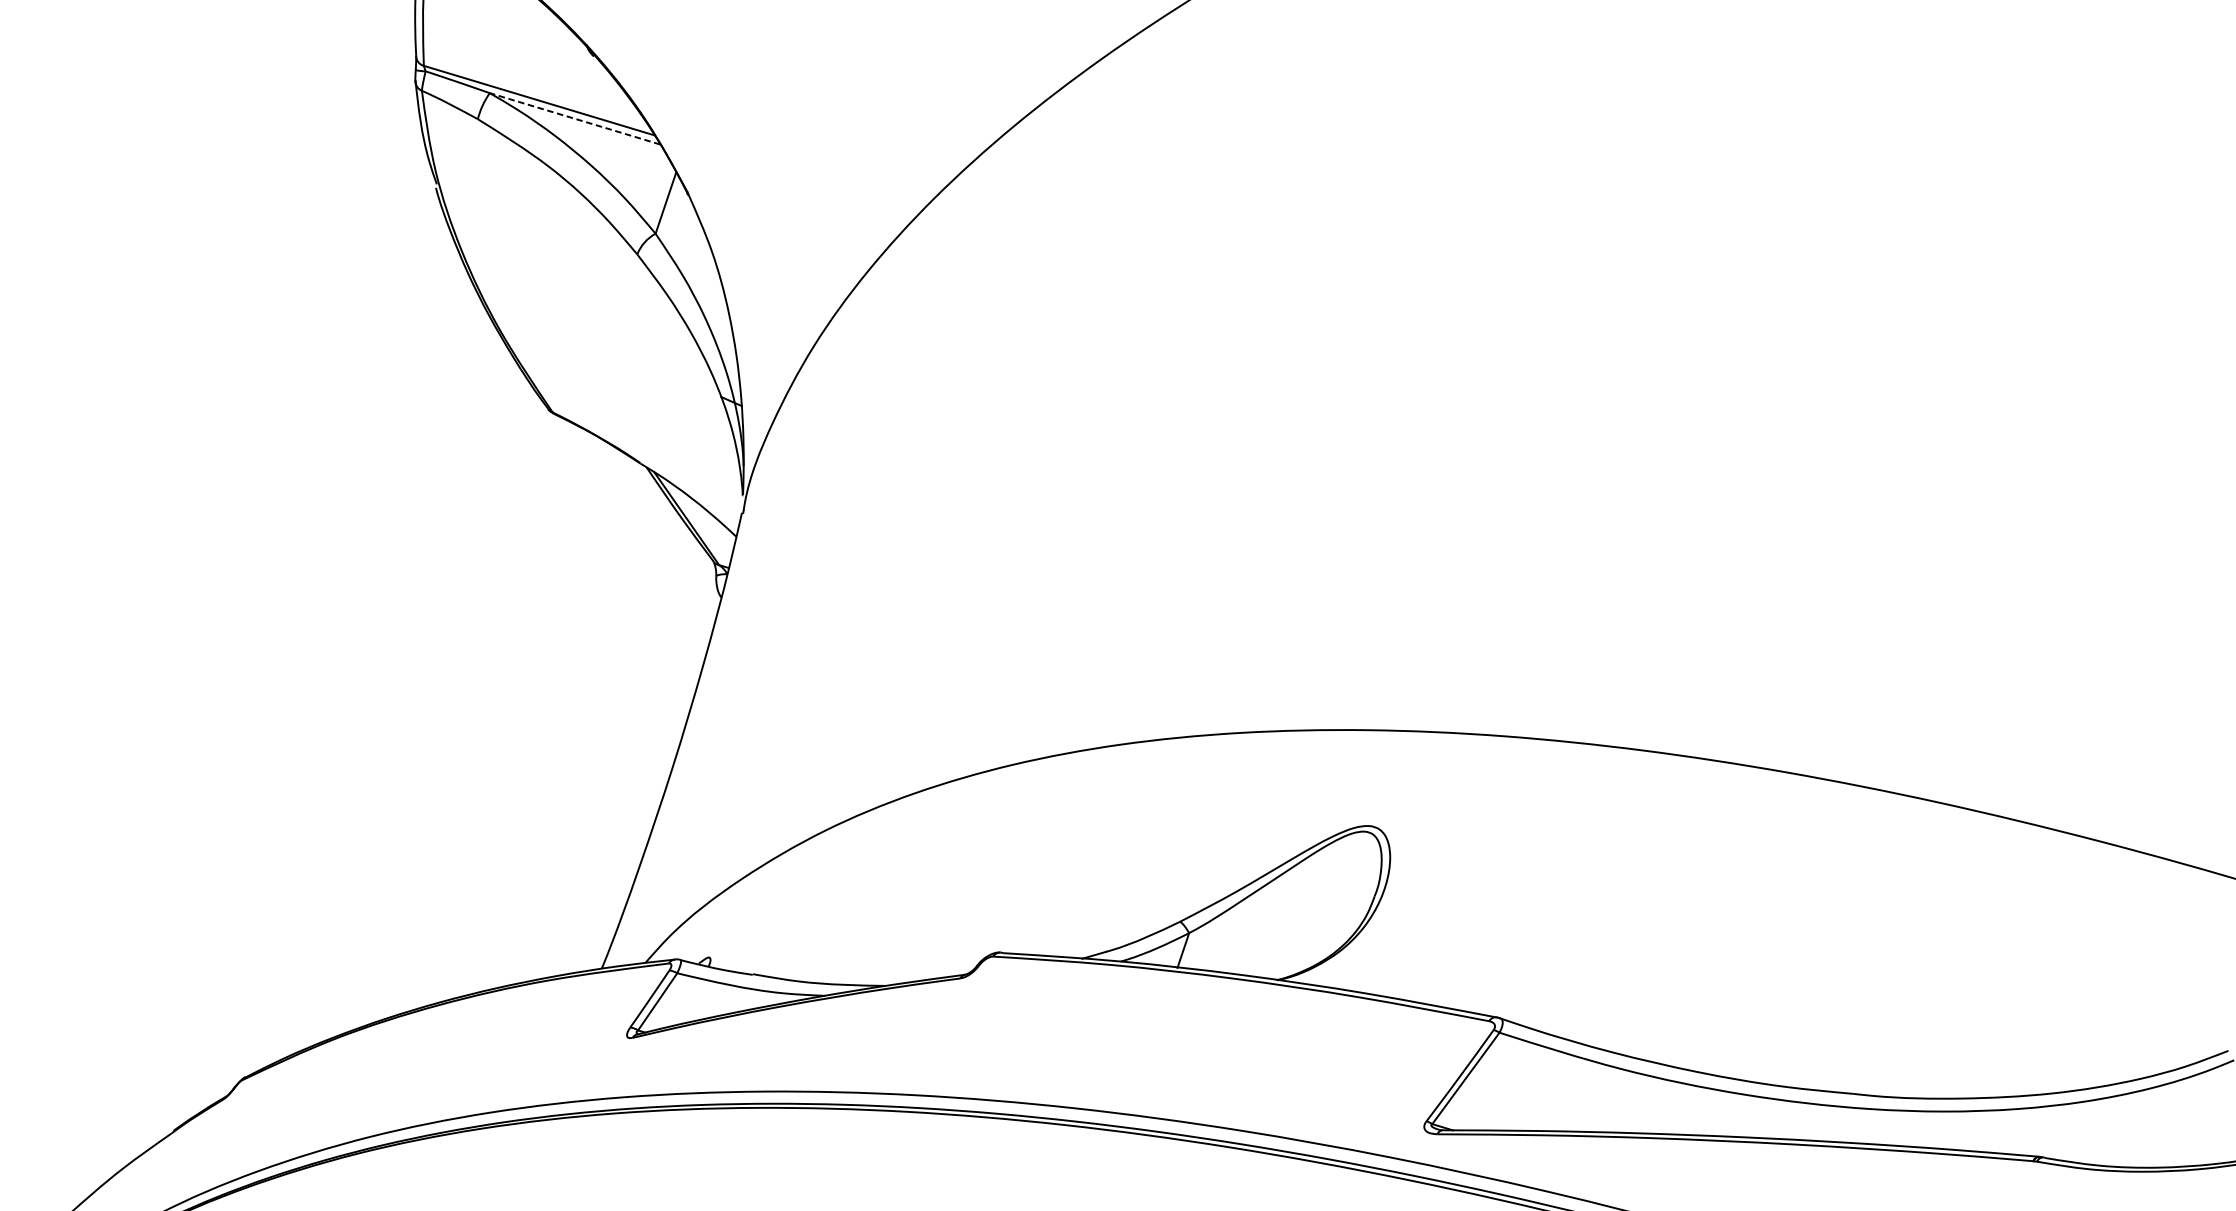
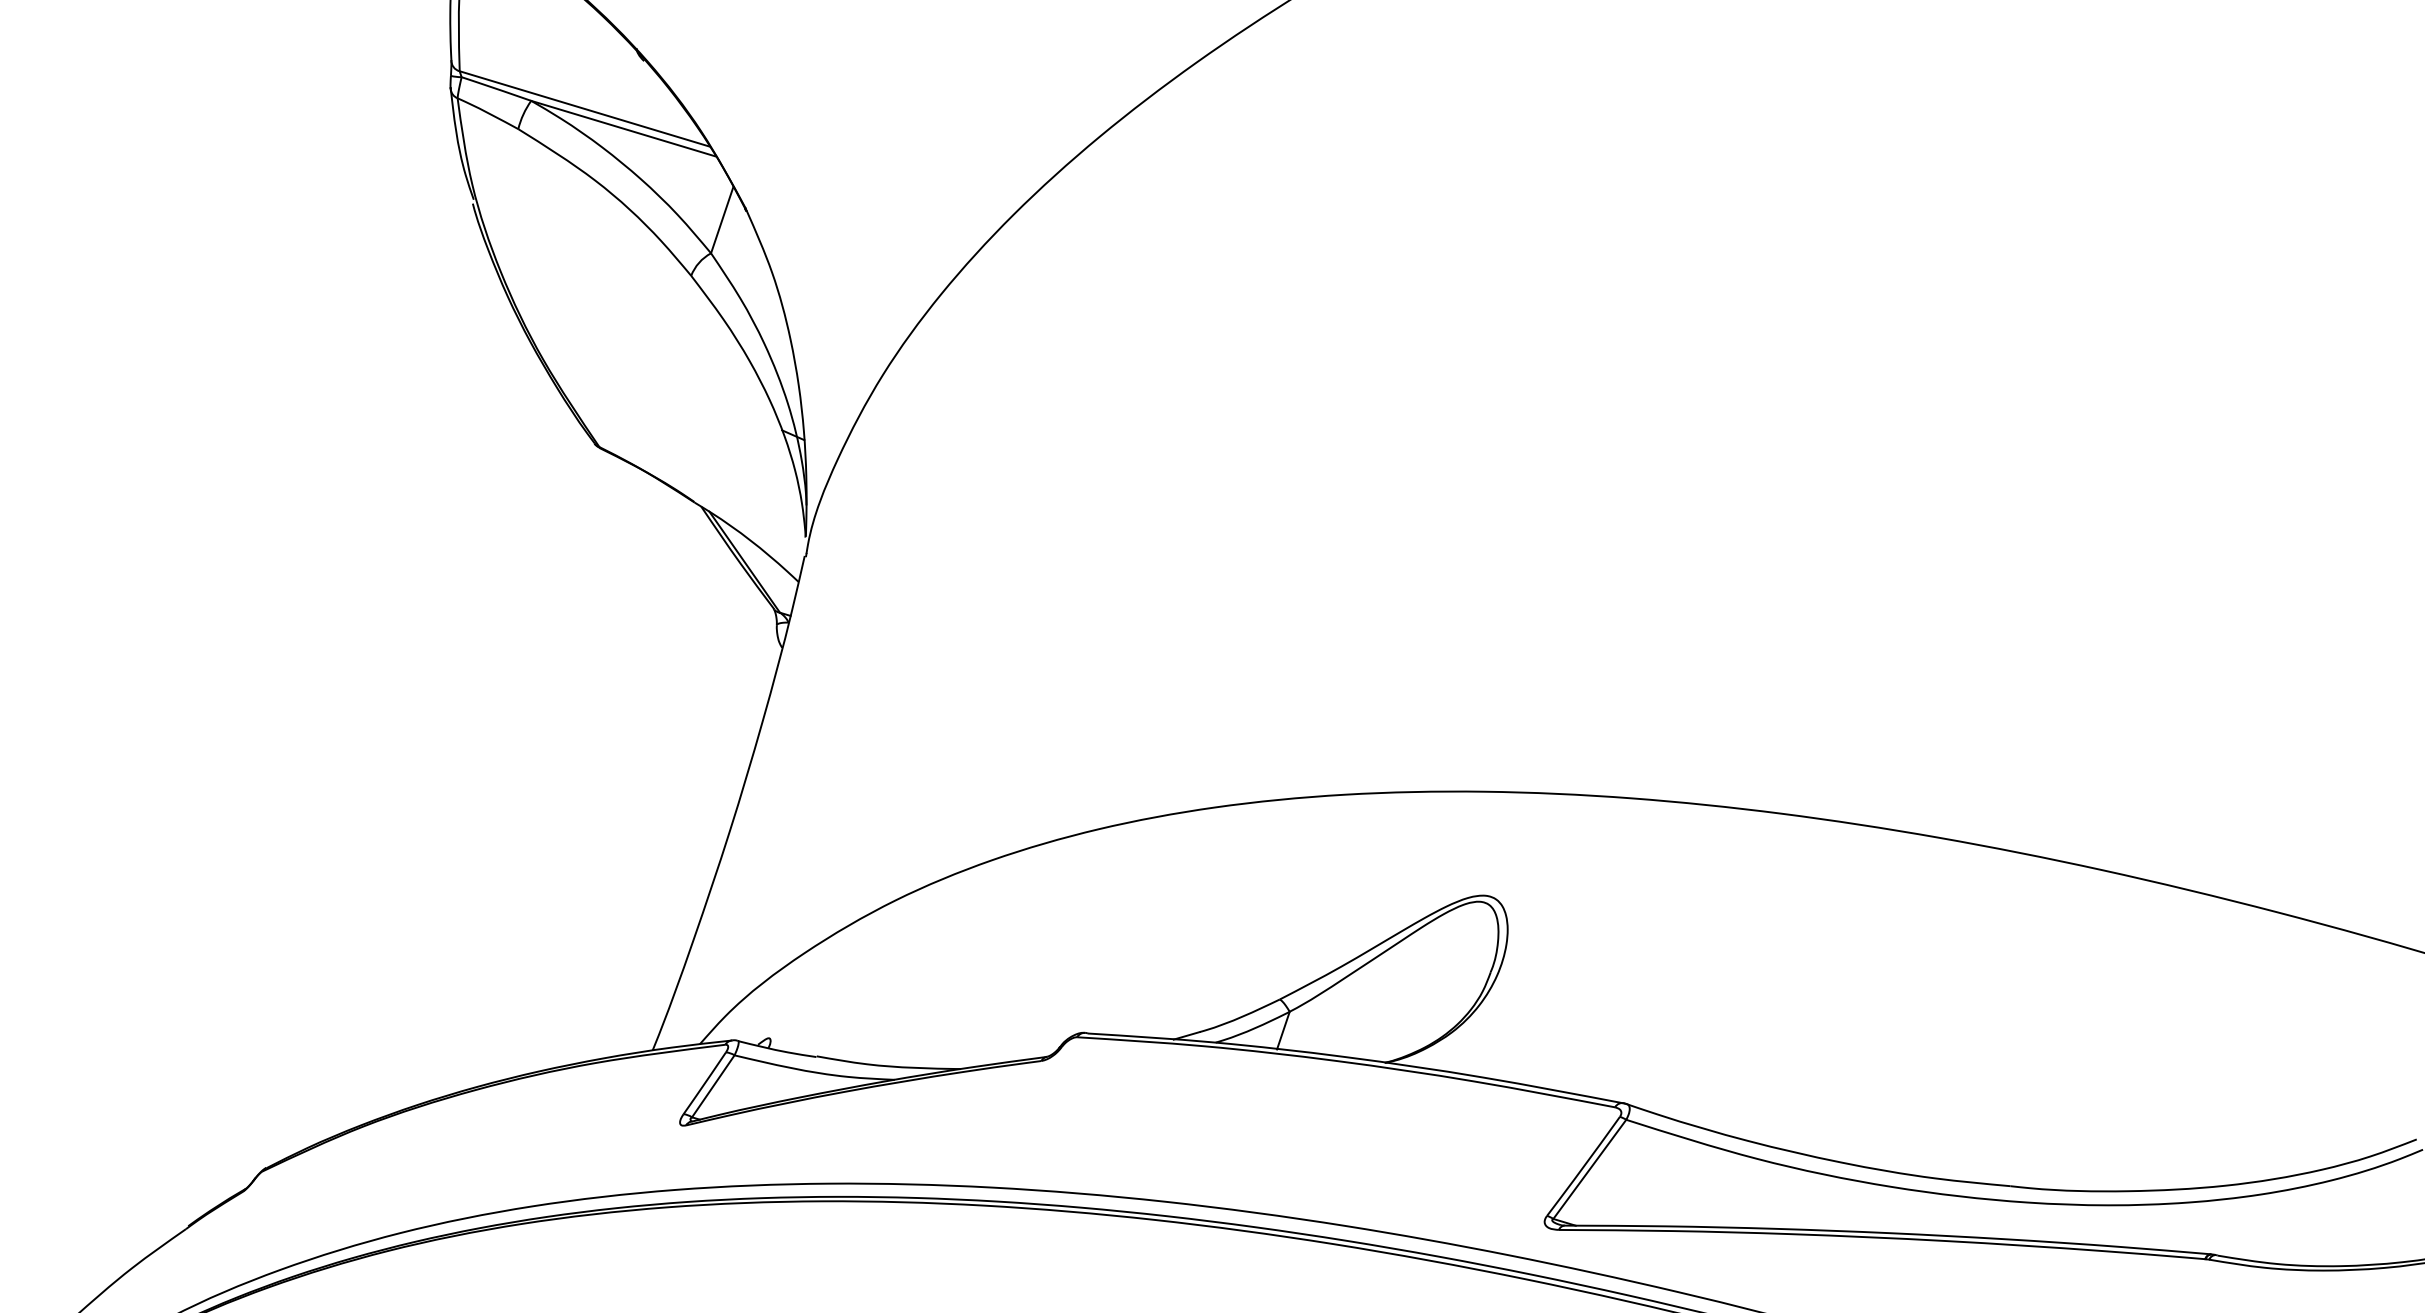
line: (574, 118) -> (623, 128), dashed -> solid

